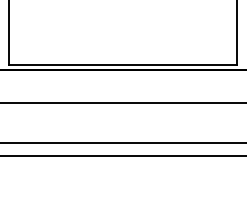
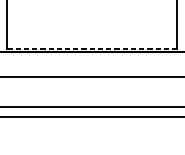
line: (122, 65) -> (91, 49), solid -> dashed

